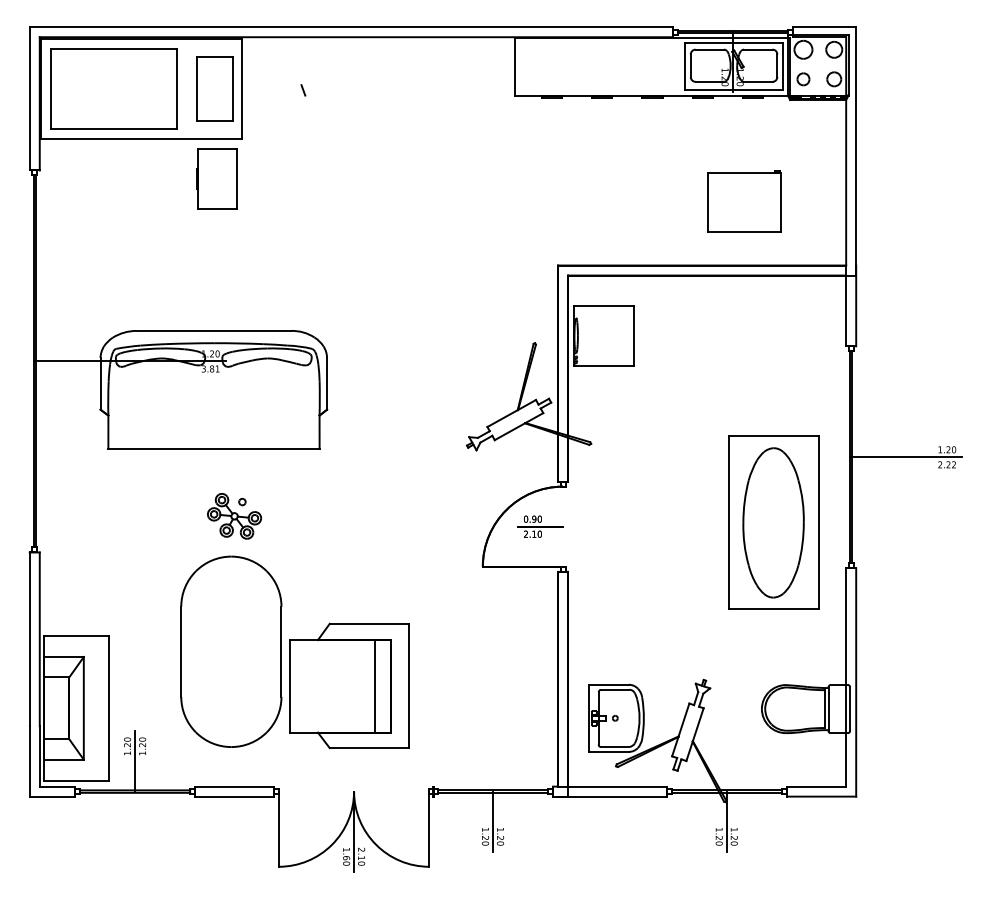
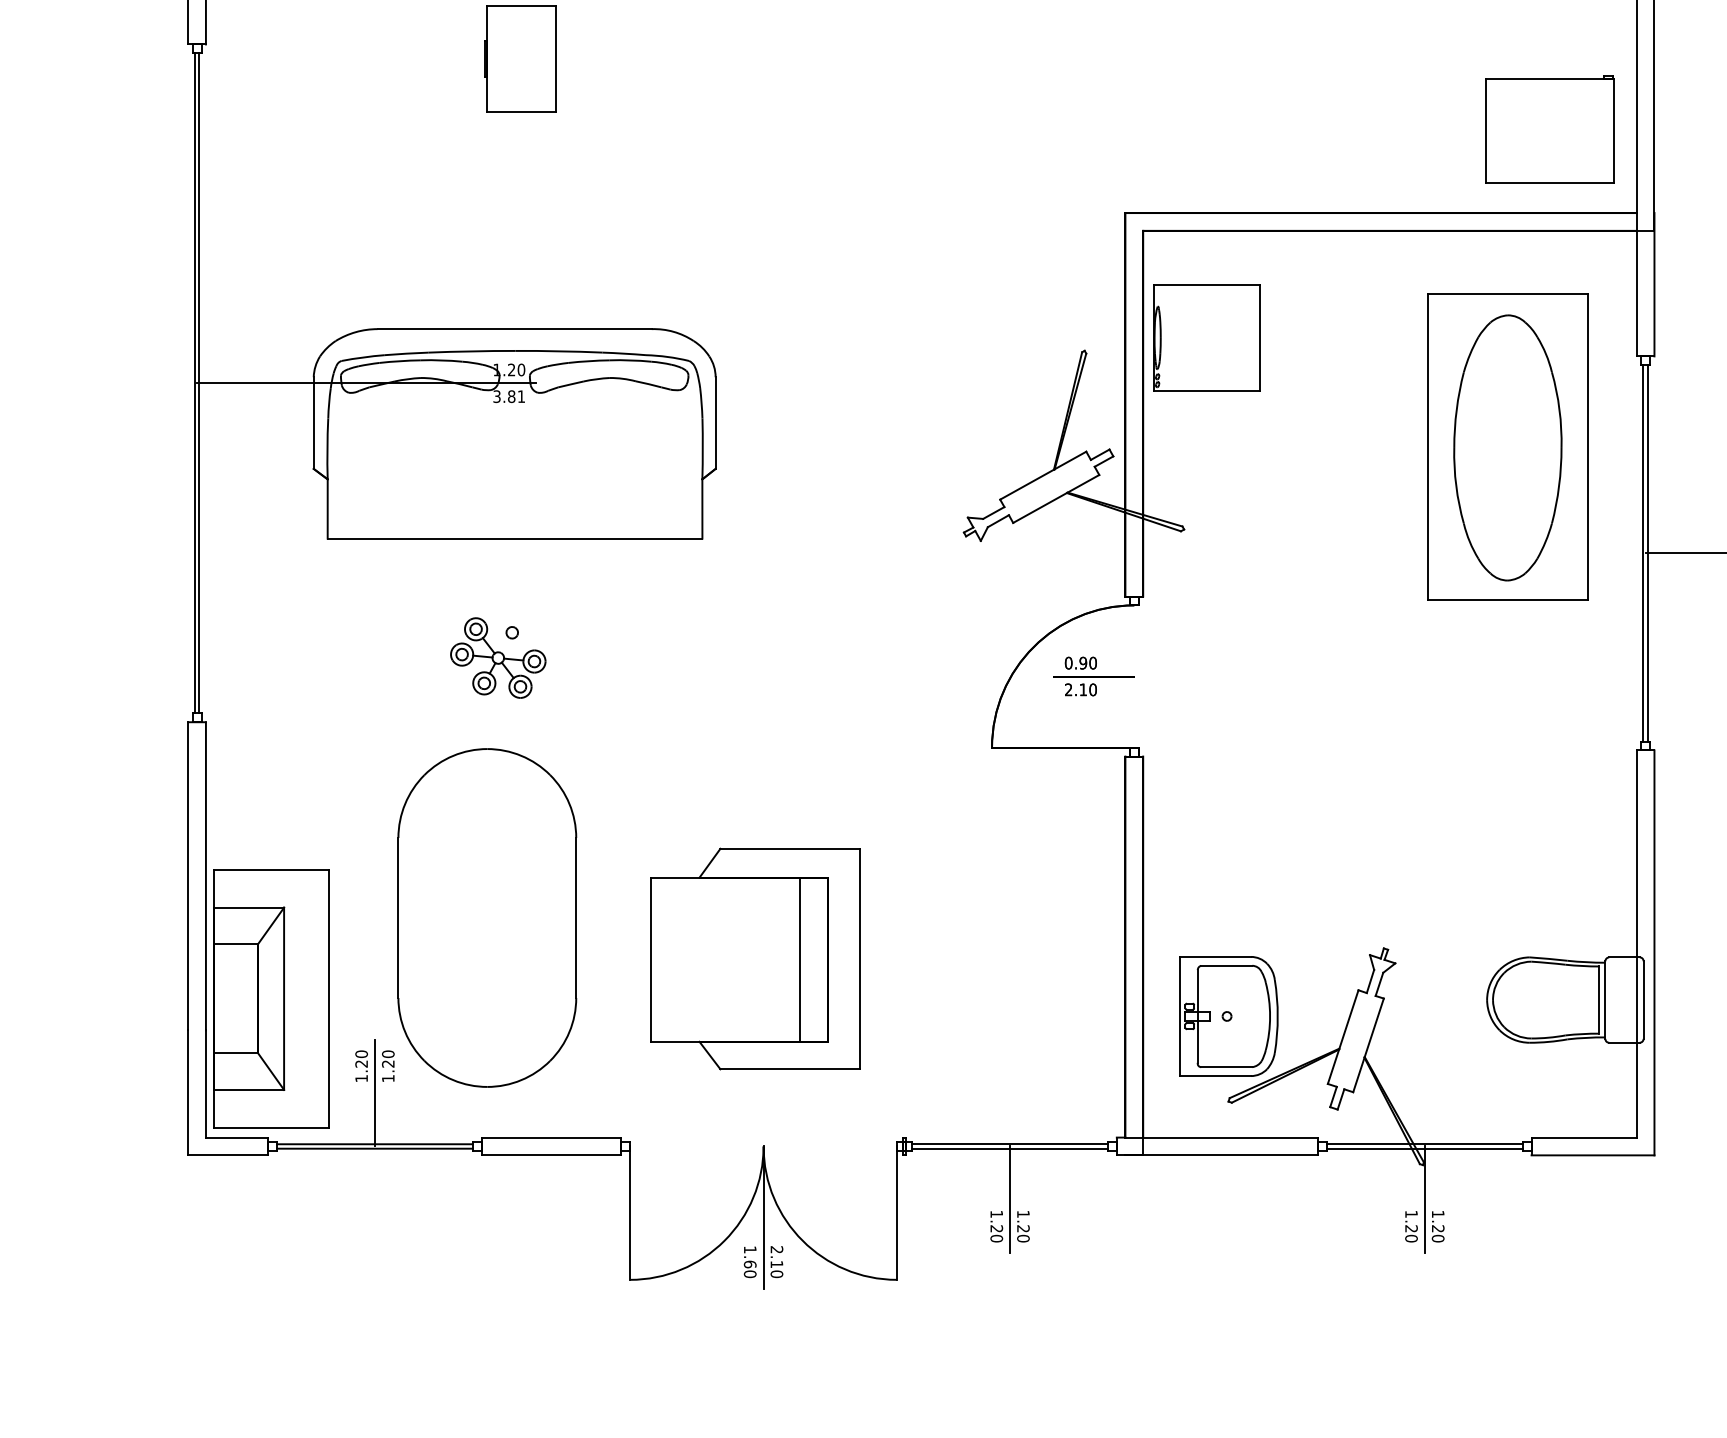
part: (744, 201) -> (1550, 129), moved
part: (234, 516) -> (498, 658), moved
part: (773, 522) -> (1507, 447), moved
part: (231, 651) -> (487, 917), moved

